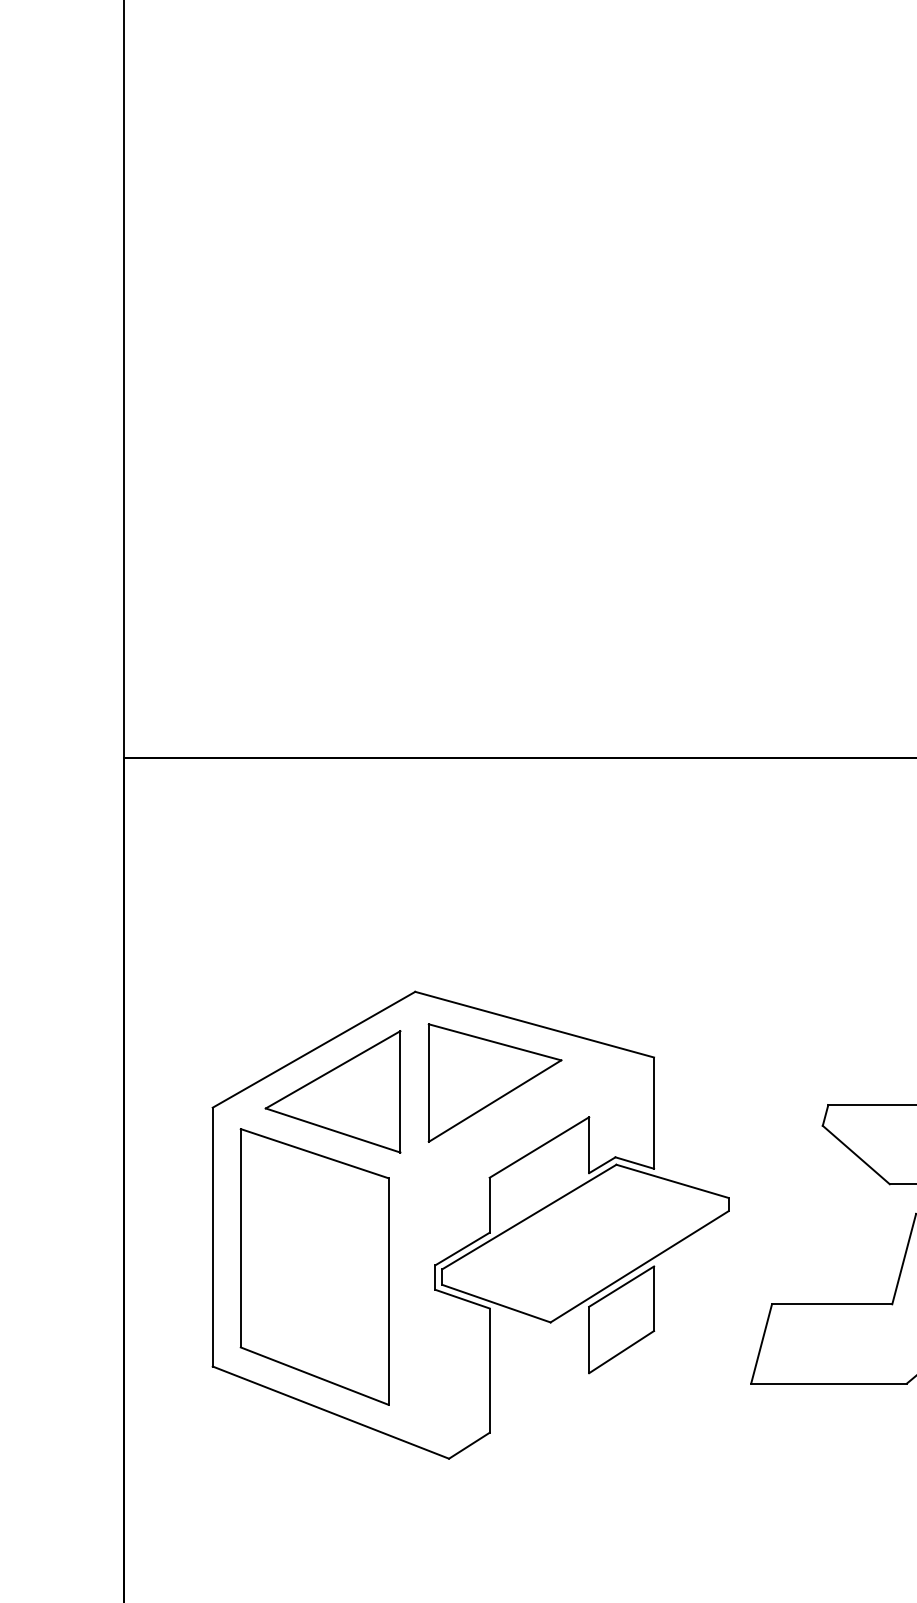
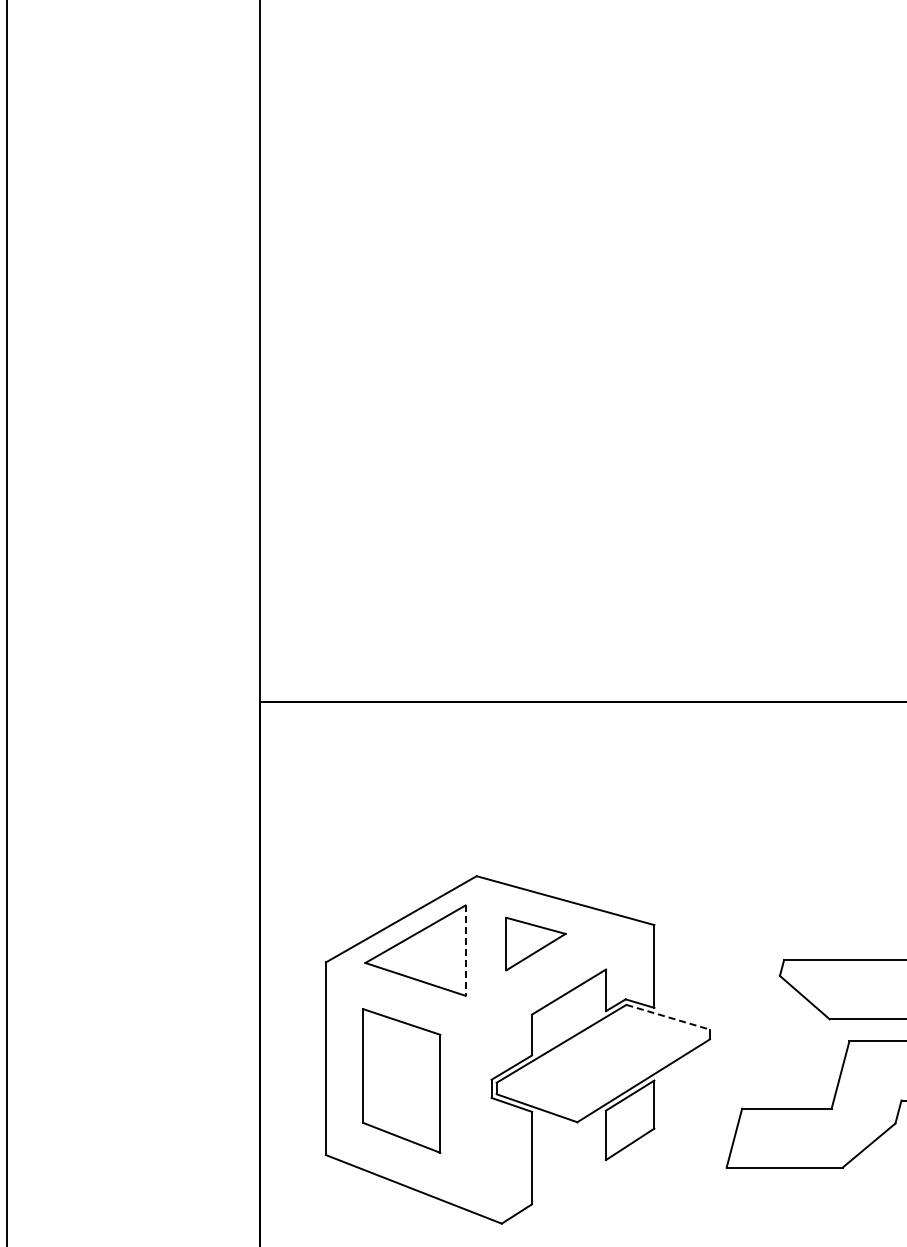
part: (494, 1082) -> (535, 943), size x0.6
line: (400, 1093) -> (465, 951), solid -> dashed
line: (673, 1181) -> (668, 1017), solid -> dashed
part: (314, 1266) -> (401, 1080), size x0.7

